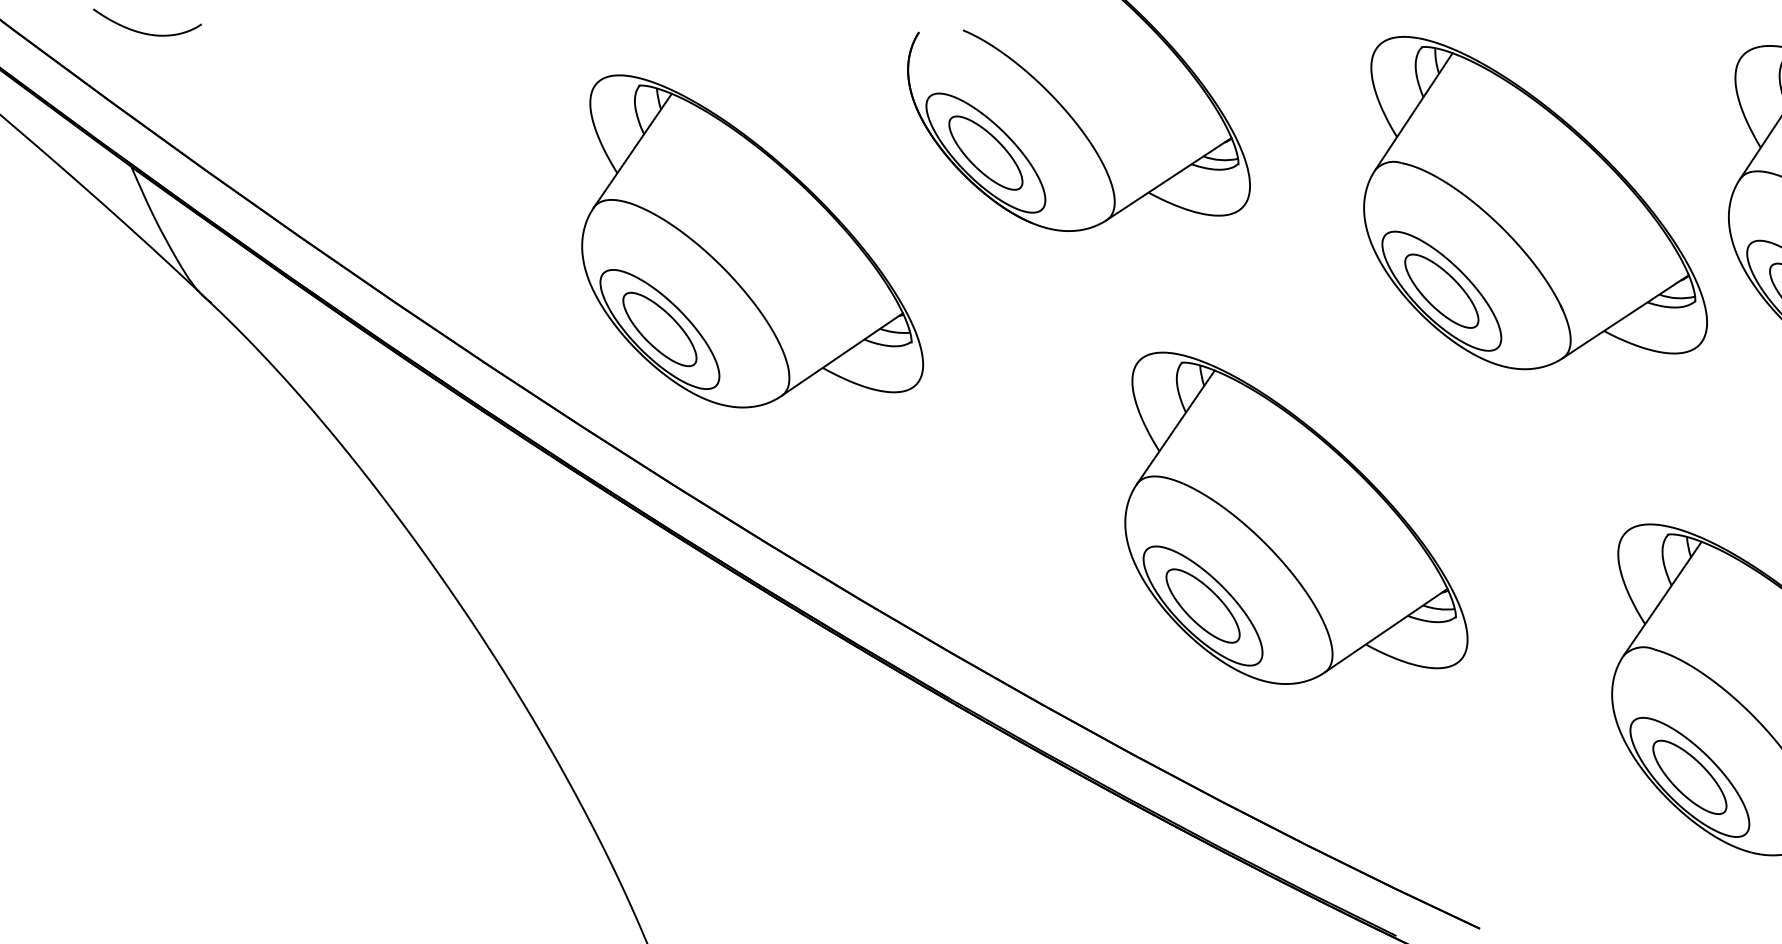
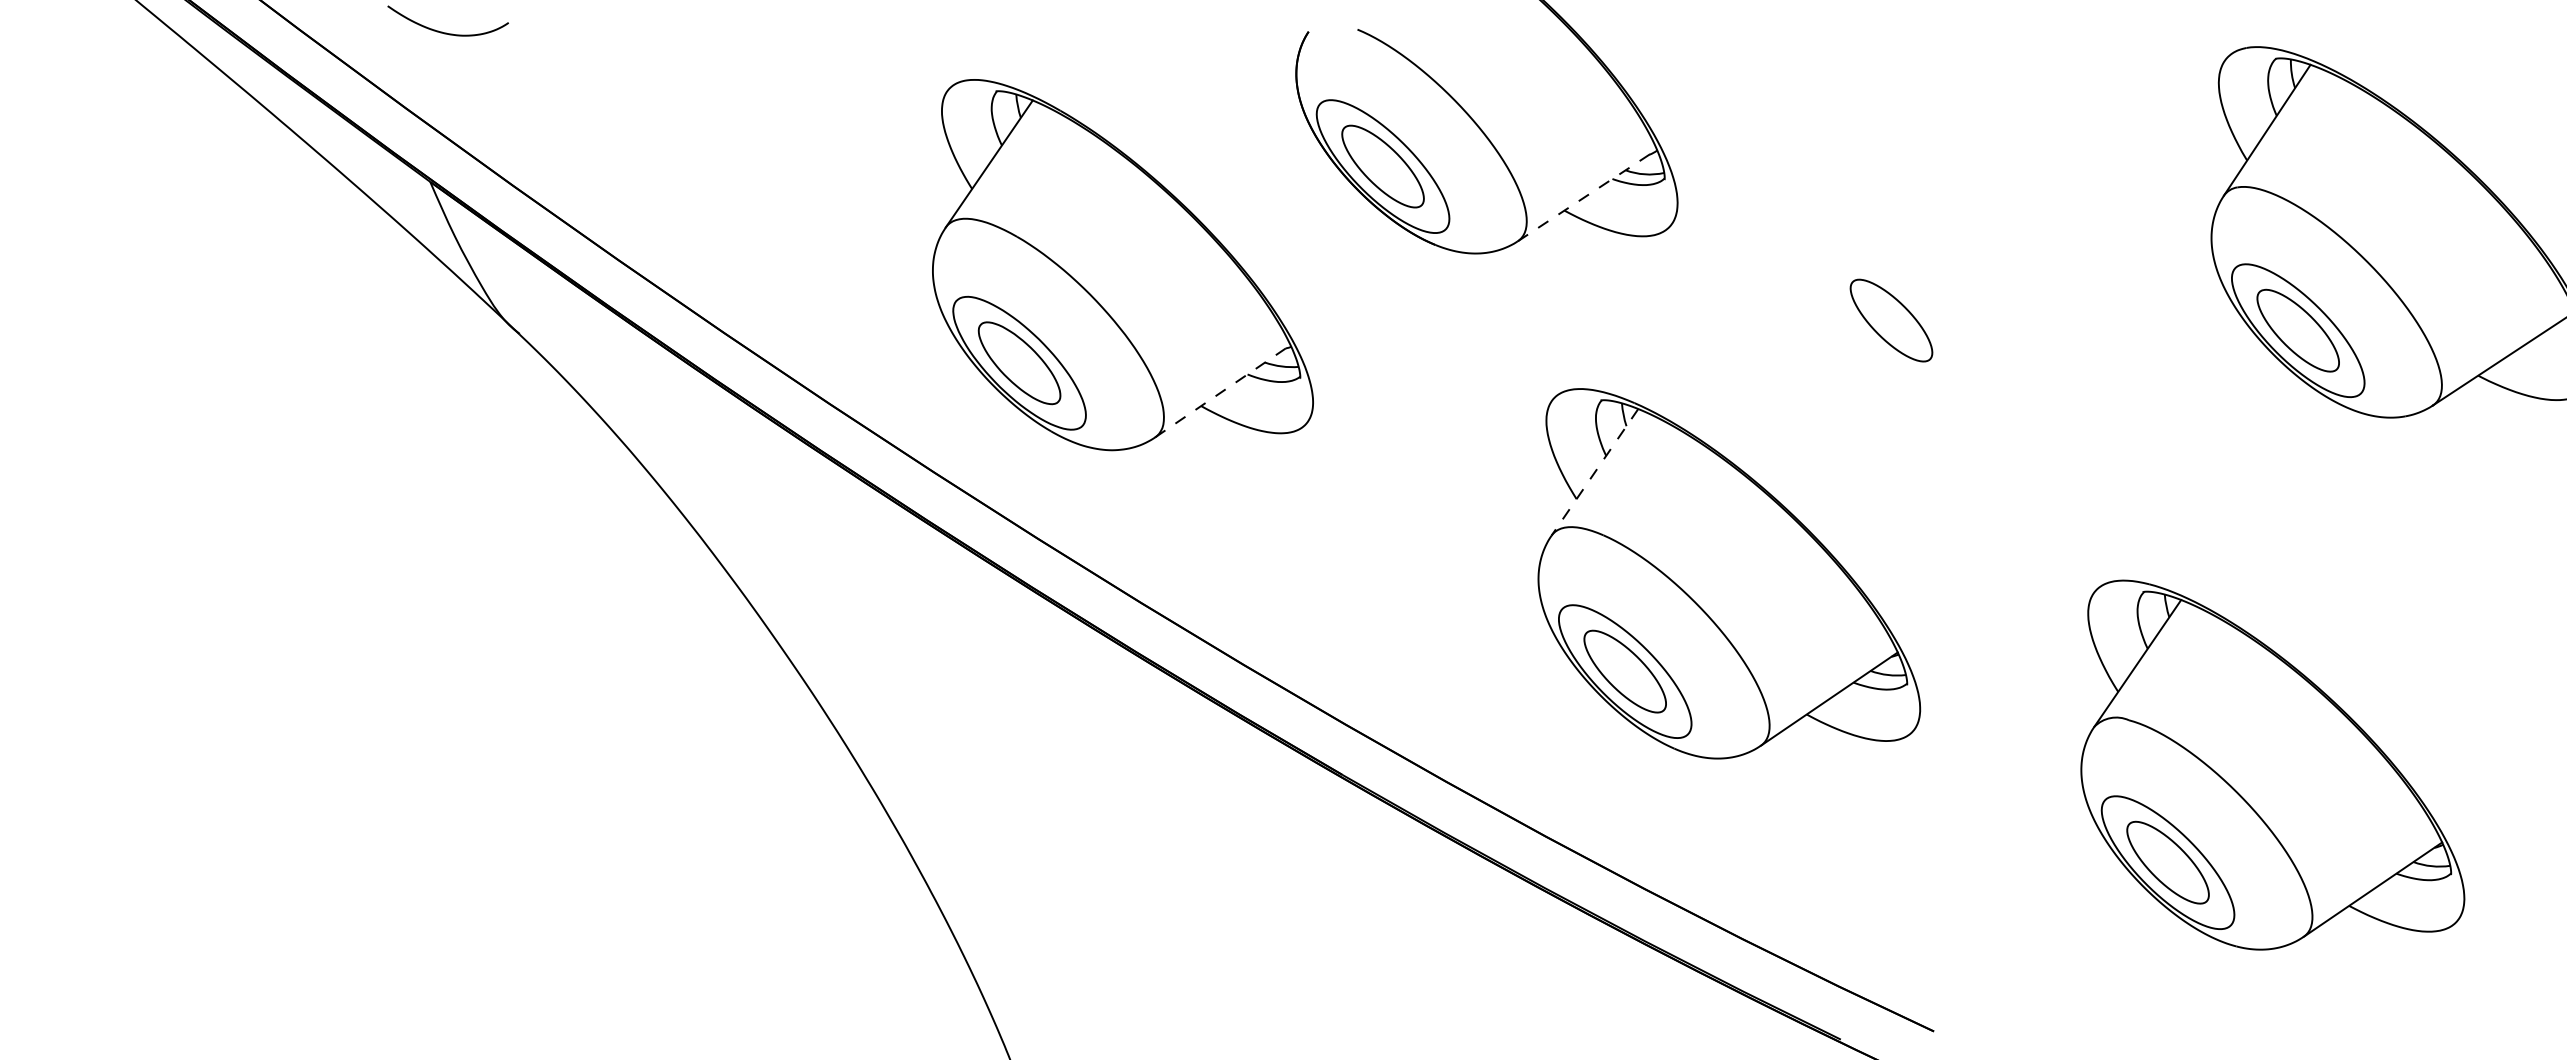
line: (1169, 179) -> (1587, 195), solid -> dashed
part: (1535, 203) -> (1995, 222), removed
line: (841, 354) -> (1222, 391), solid -> dashed
line: (1175, 427) -> (1594, 472), solid -> dashed

